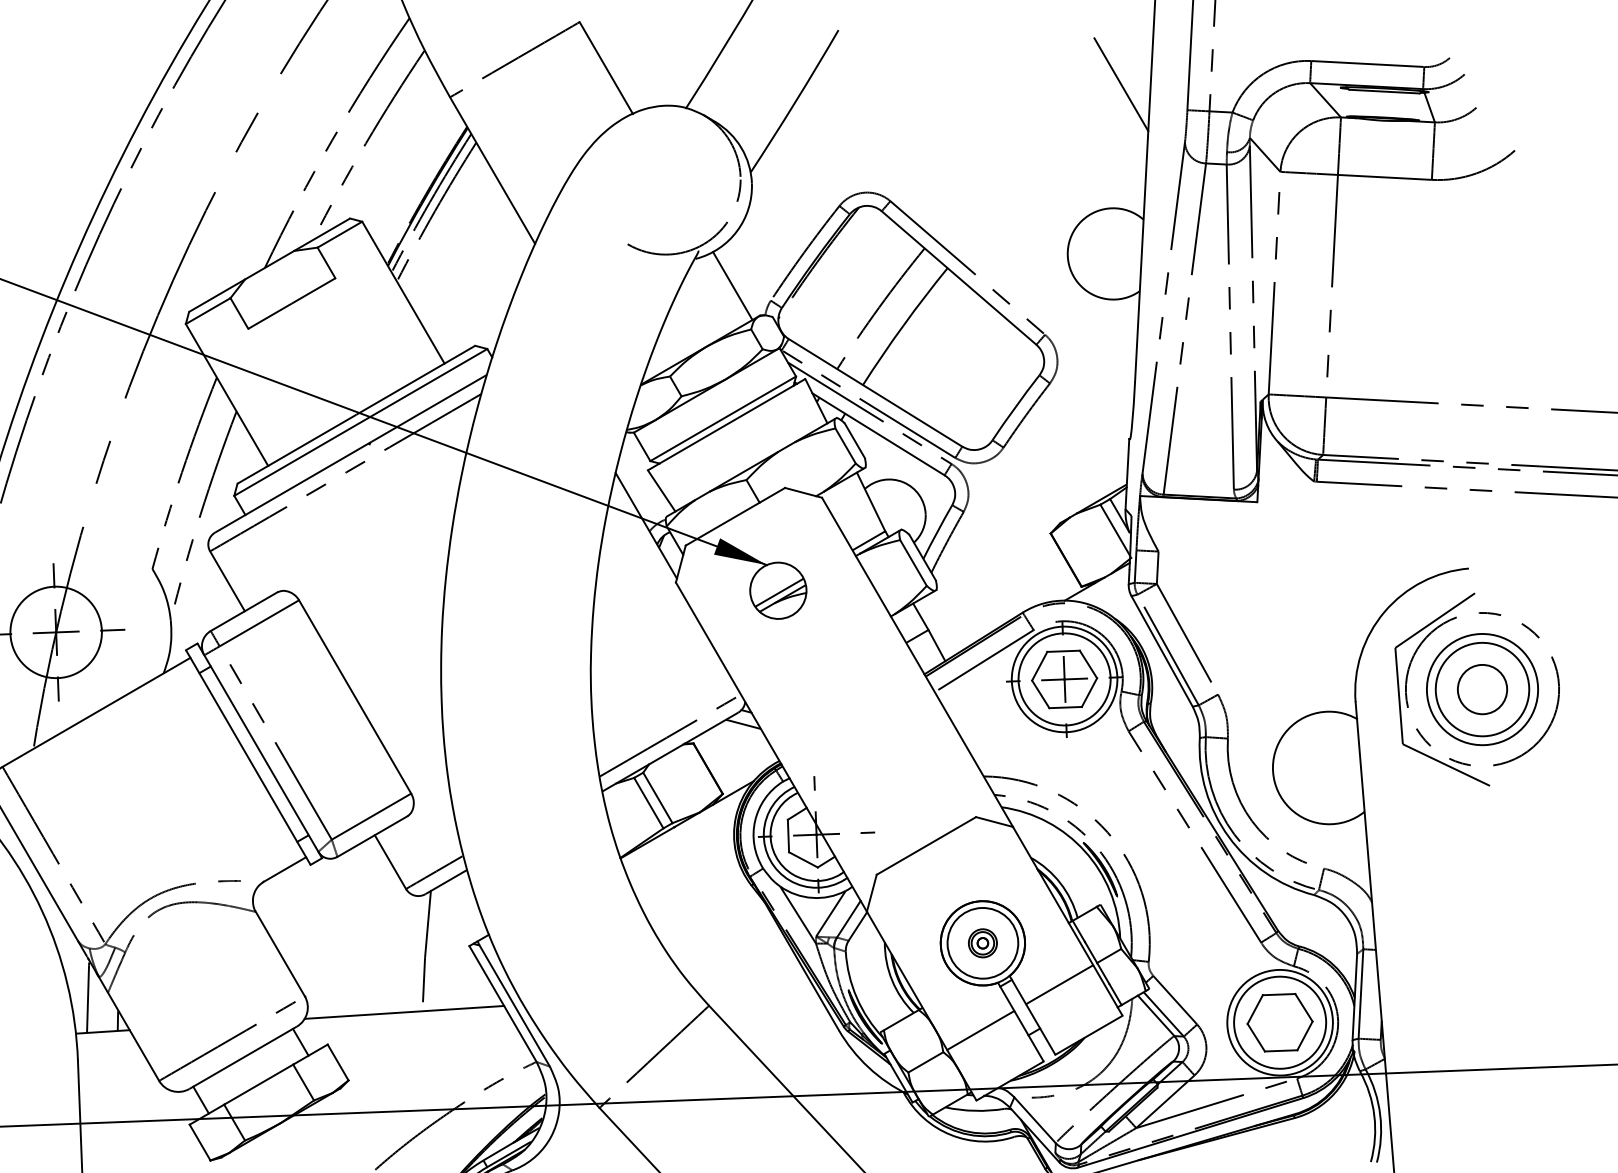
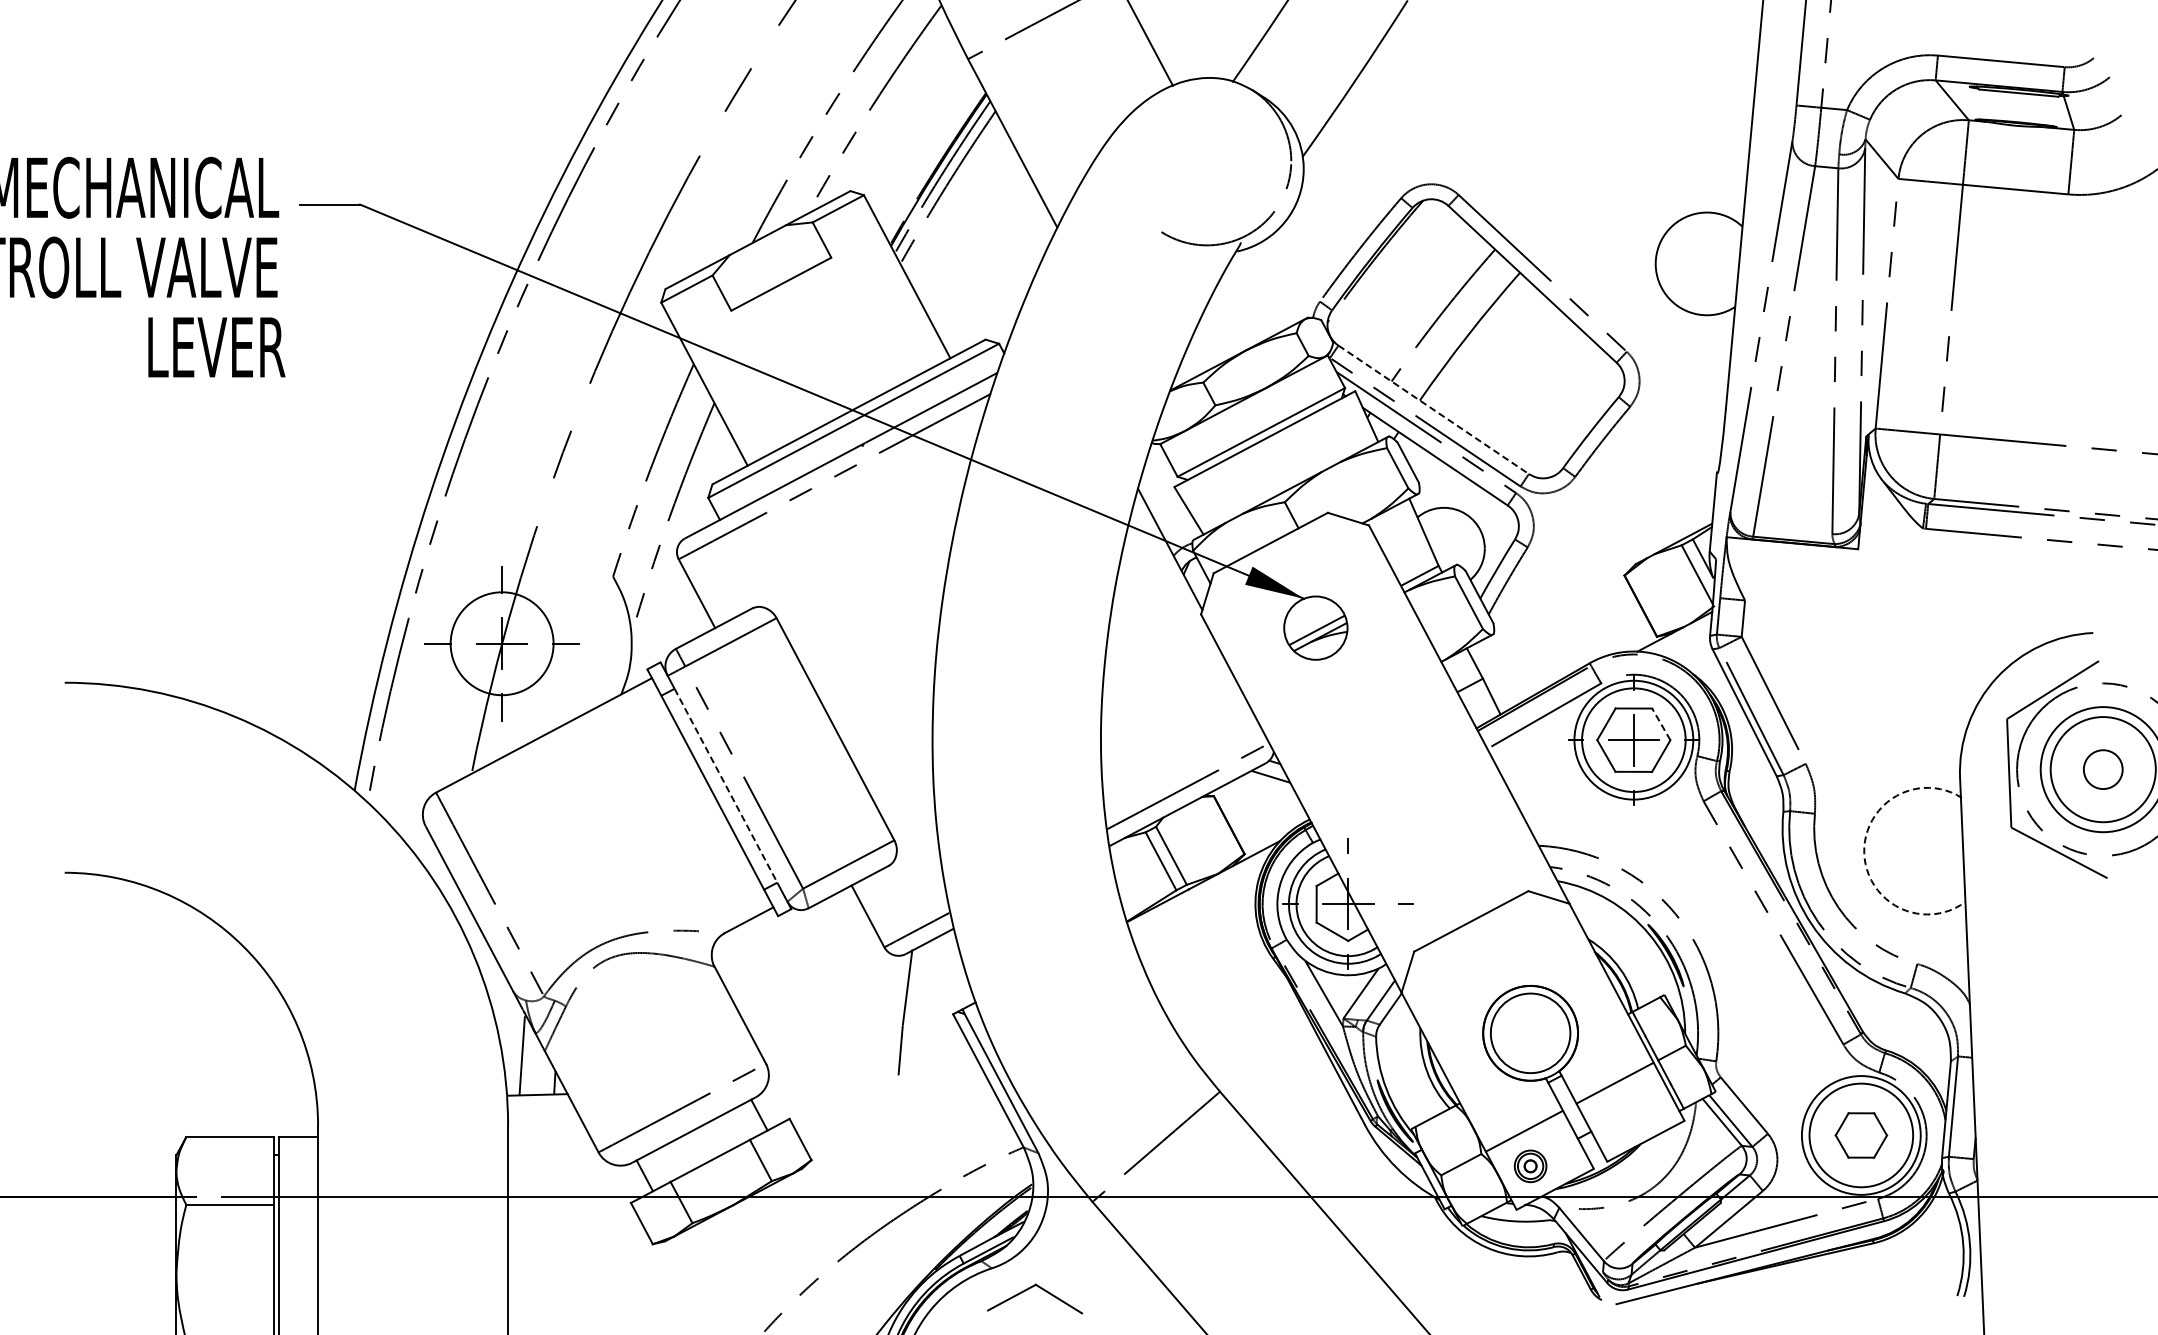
line: (1121, 84) -> (1723, 73), removed
line: (732, 285) -> (1277, 283), removed
line: (875, 392) -> (1433, 409), solid -> dashed
line: (1088, 663) -> (1661, 723), solid -> dashed
circle: (1482, 689) -> (2103, 769), size x0.7
line: (259, 750) -> (725, 785), solid -> dashed
arc: (1273, 772) -> (1864, 853), solid -> dashed
part: (982, 943) -> (1530, 1166), moved
line: (403, 1011) -> (876, 1085), removed
part: (1280, 1022) -> (1861, 1135), size x0.7

